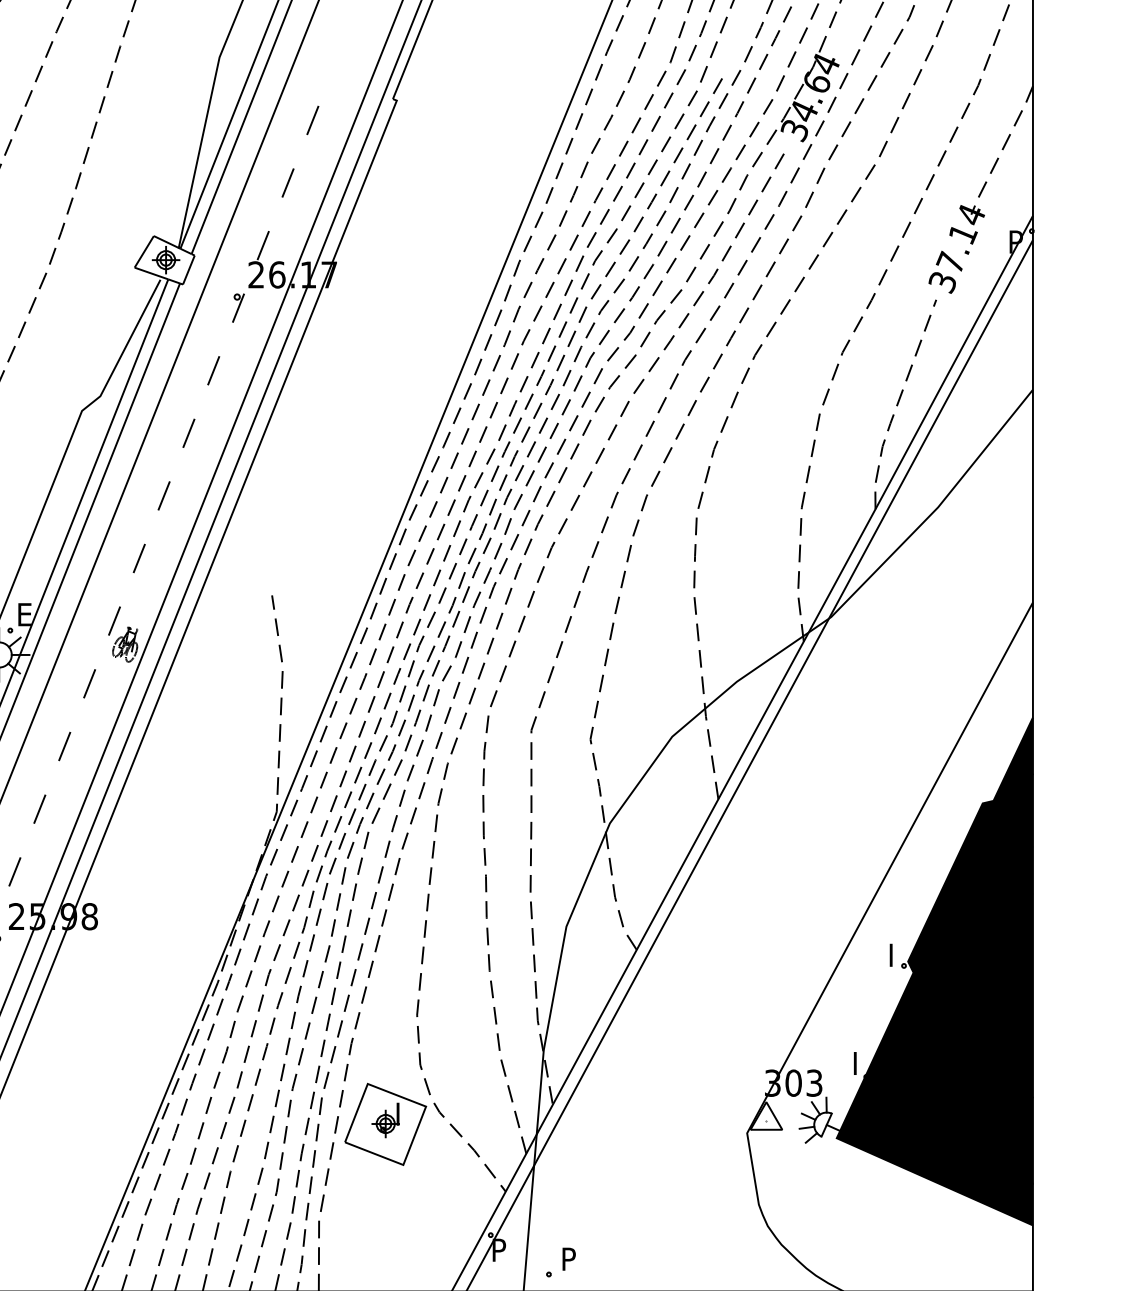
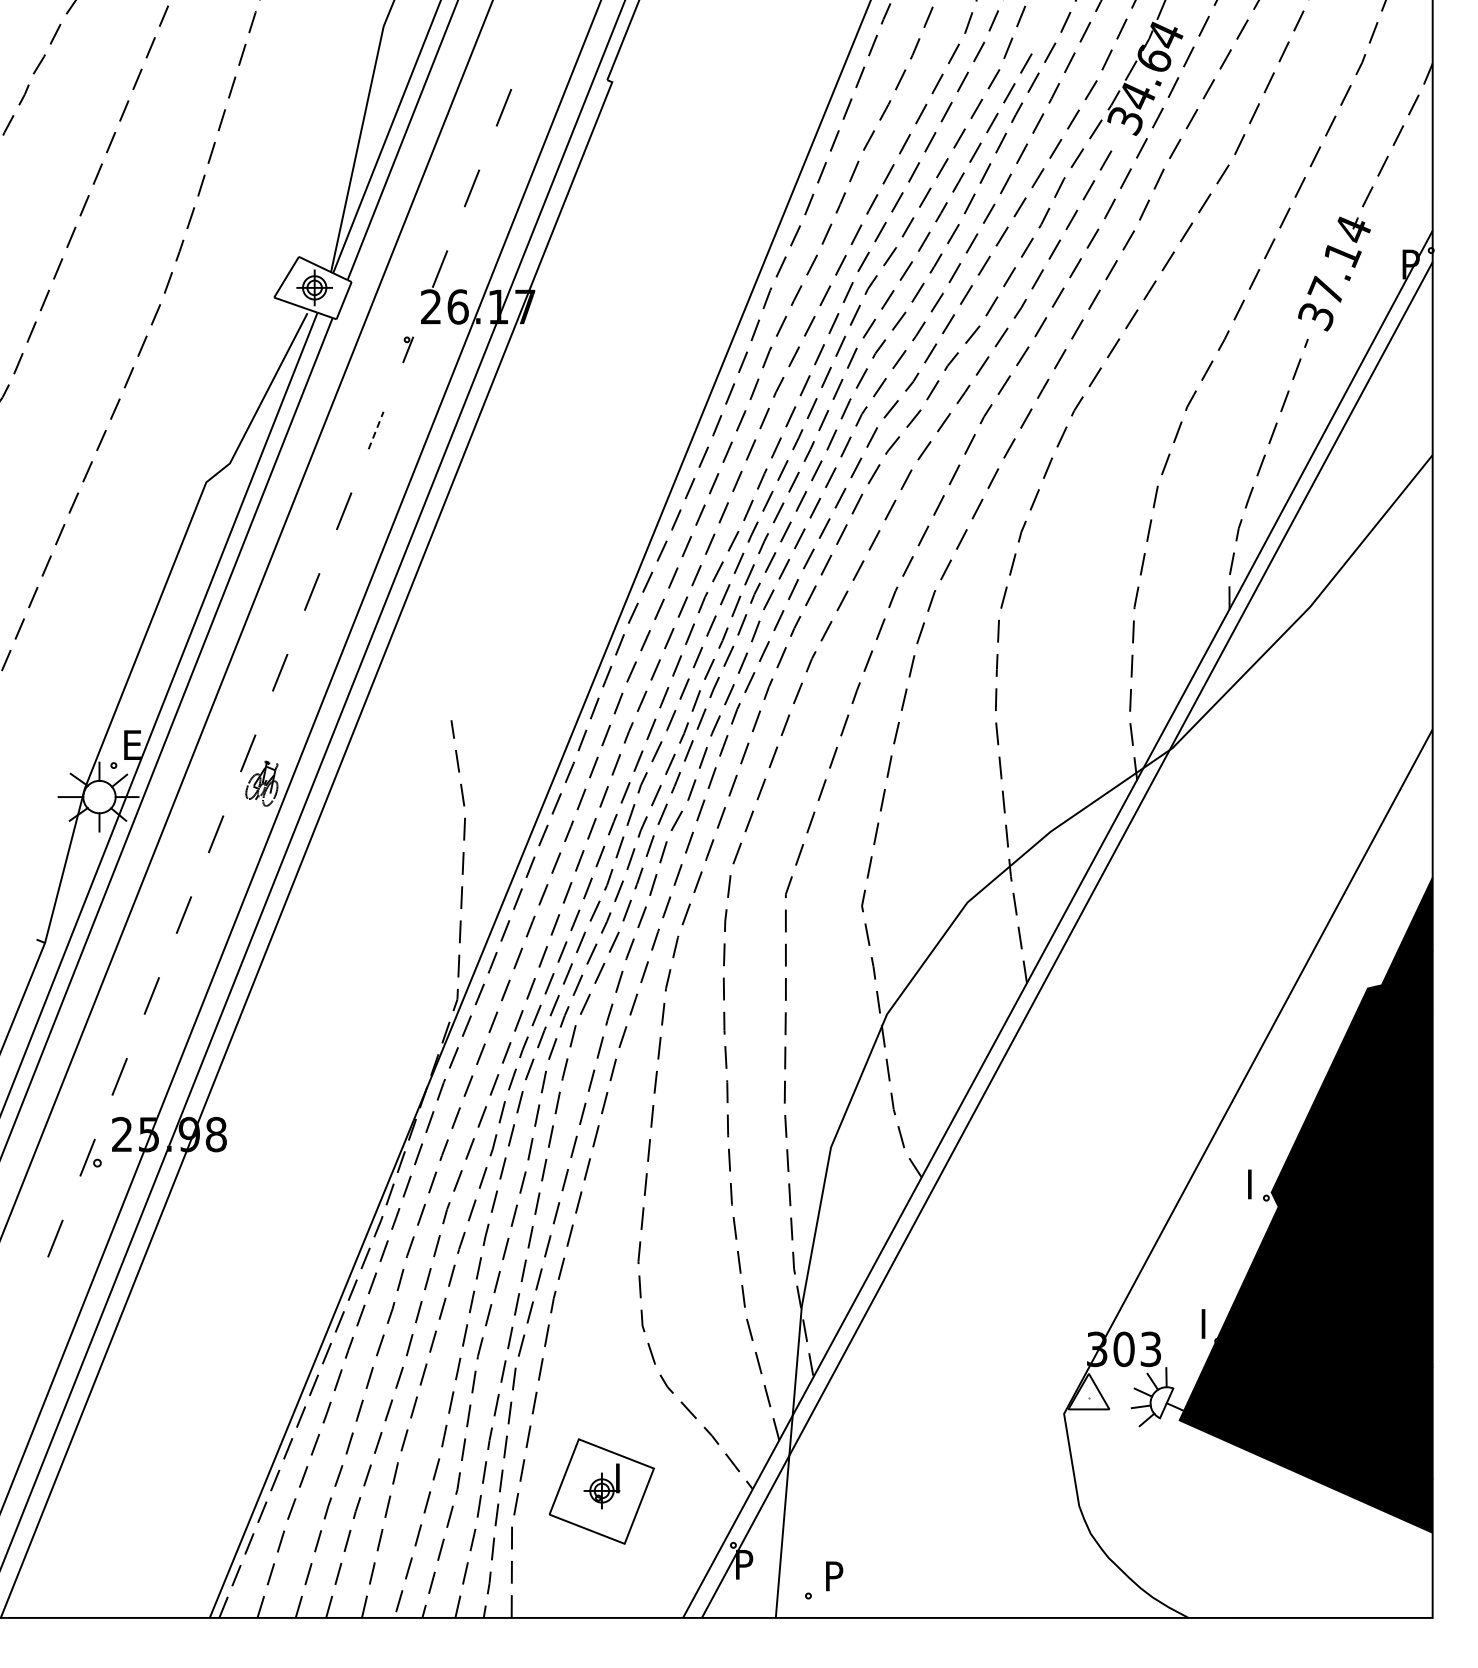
part: (238, 307) -> (408, 349), size x0.7
line: (214, 370) -> (376, 430), solid -> dashed
part: (385, 1124) -> (601, 1491), moved

